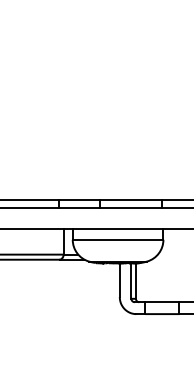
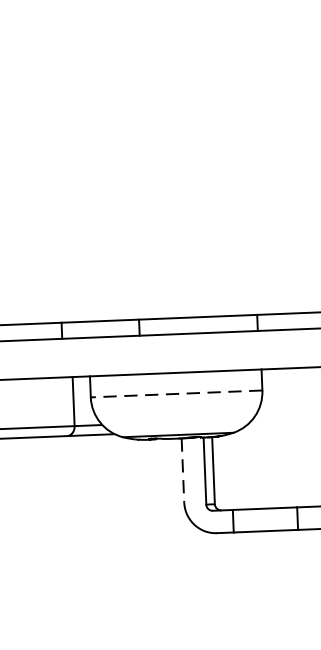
line: (117, 239) -> (175, 393), solid -> dashed
line: (119, 280) -> (182, 470), solid -> dashed

